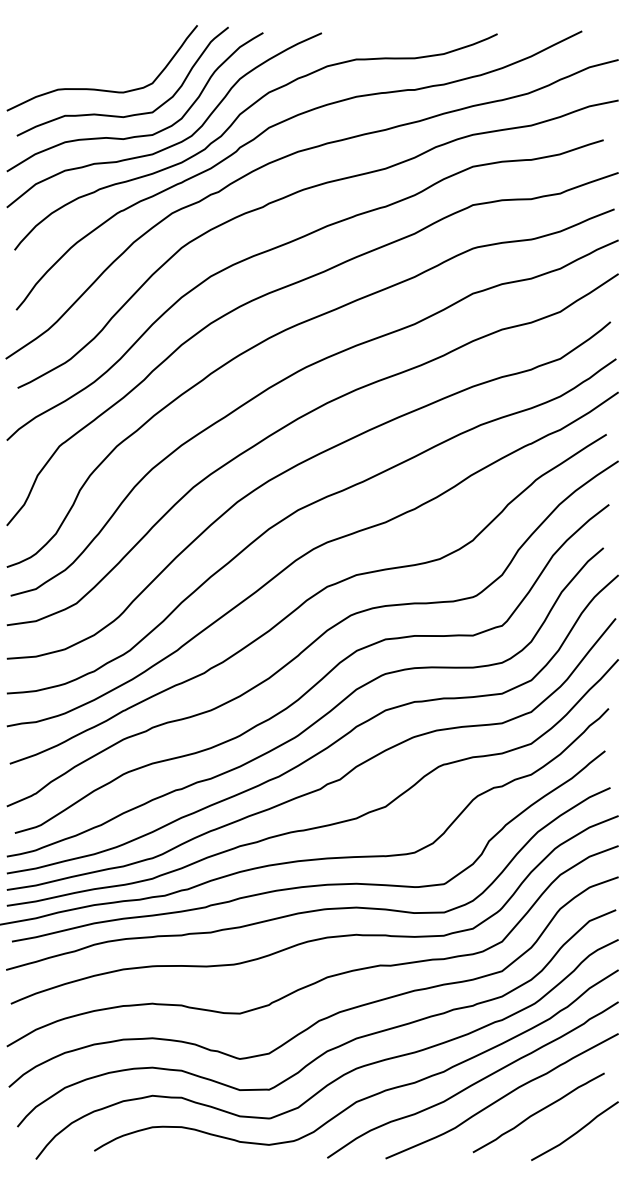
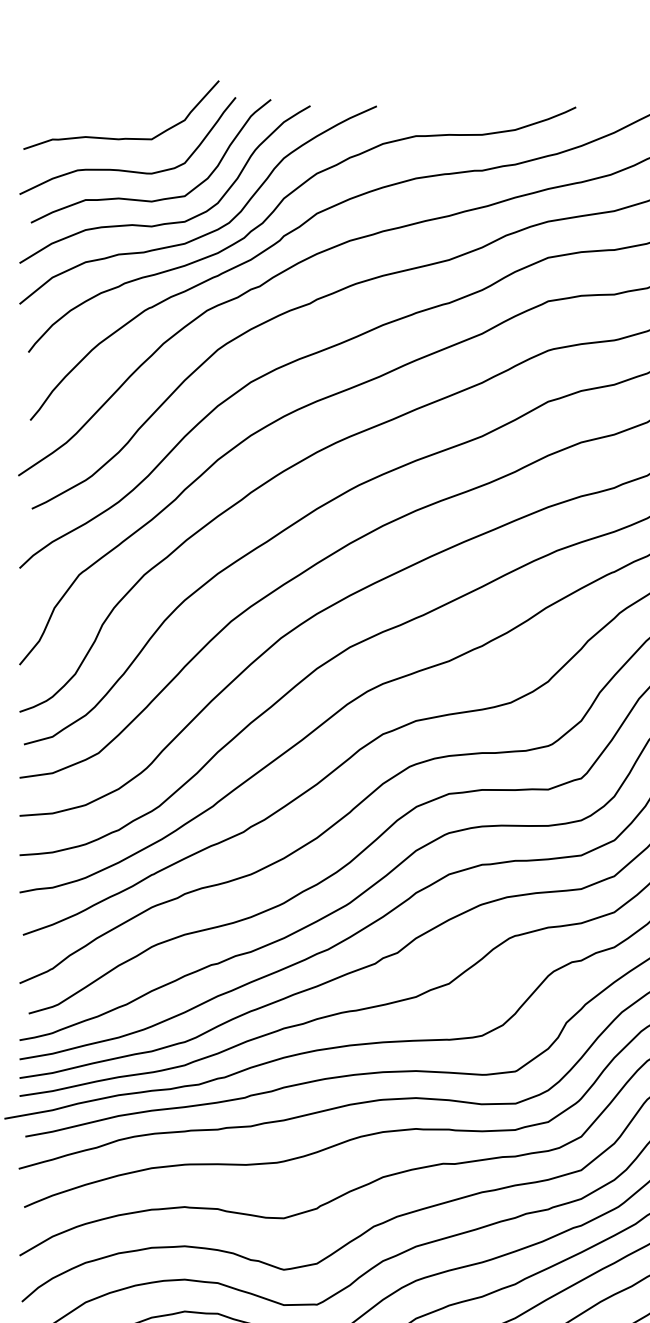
curve: (100, 60) -> (125, 137), added

